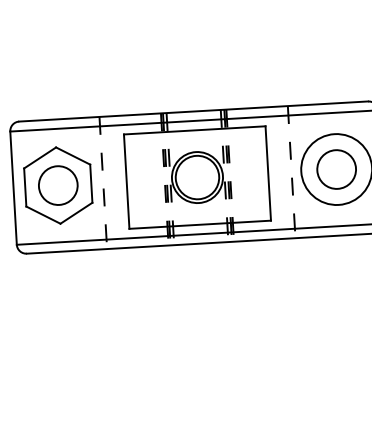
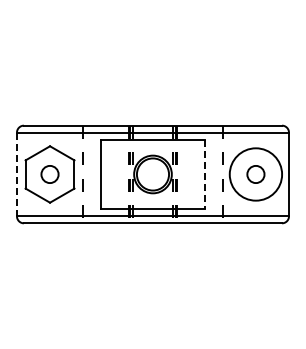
circle: (336, 169) -> (255, 174), size x0.6
line: (268, 173) -> (205, 174), solid -> dashed
circle: (57, 185) -> (49, 174), size x0.6
line: (12, 188) -> (16, 174), solid -> dashed

